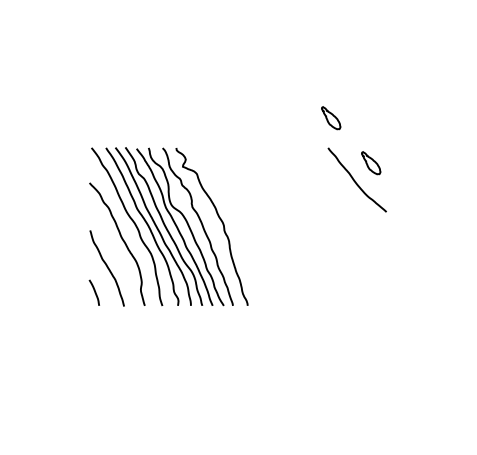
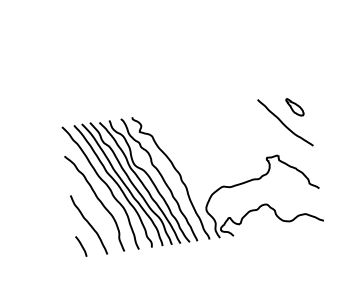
part: (331, 118) -> (257, 74), removed
part: (317, 272) -> (263, 203), added

